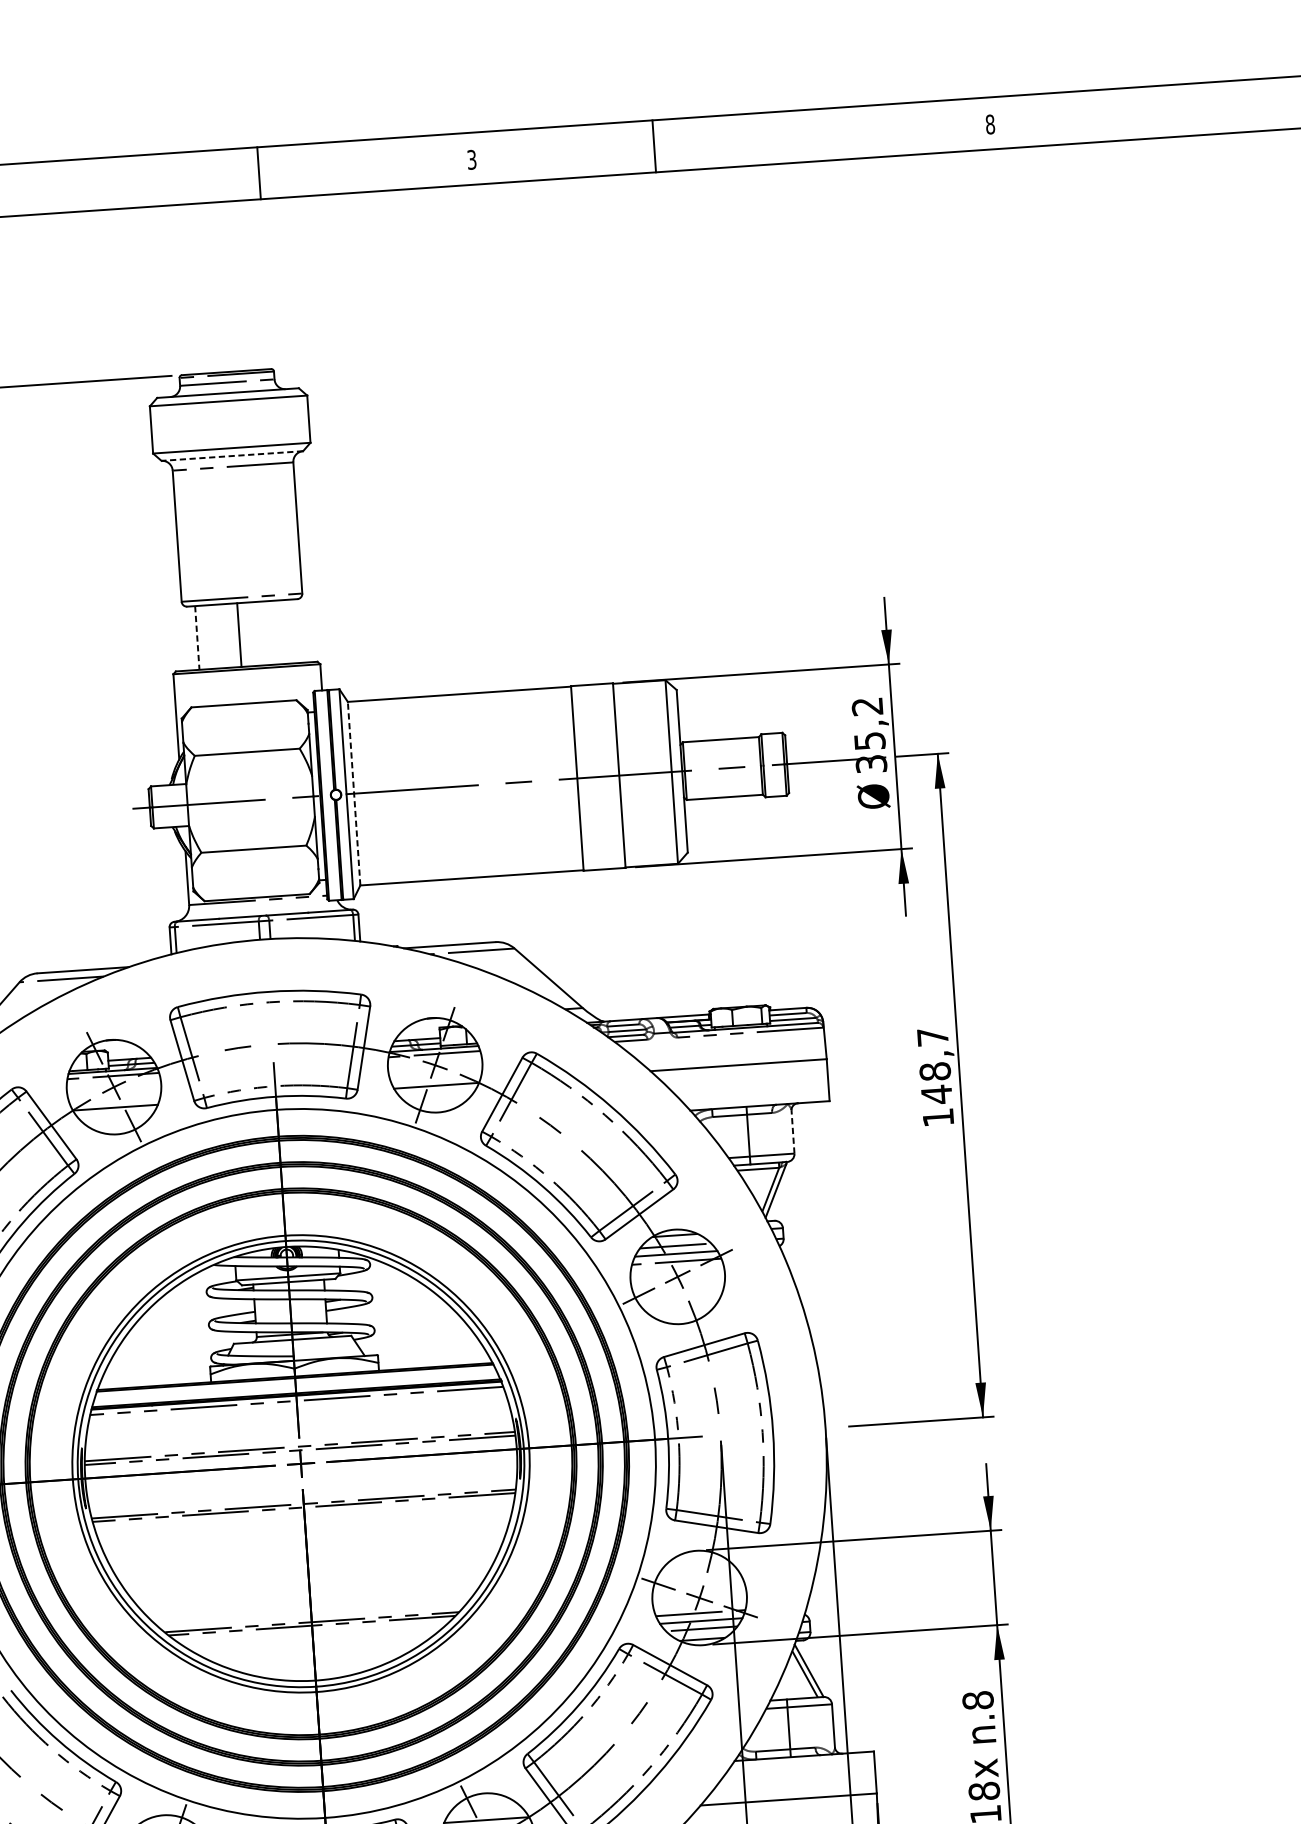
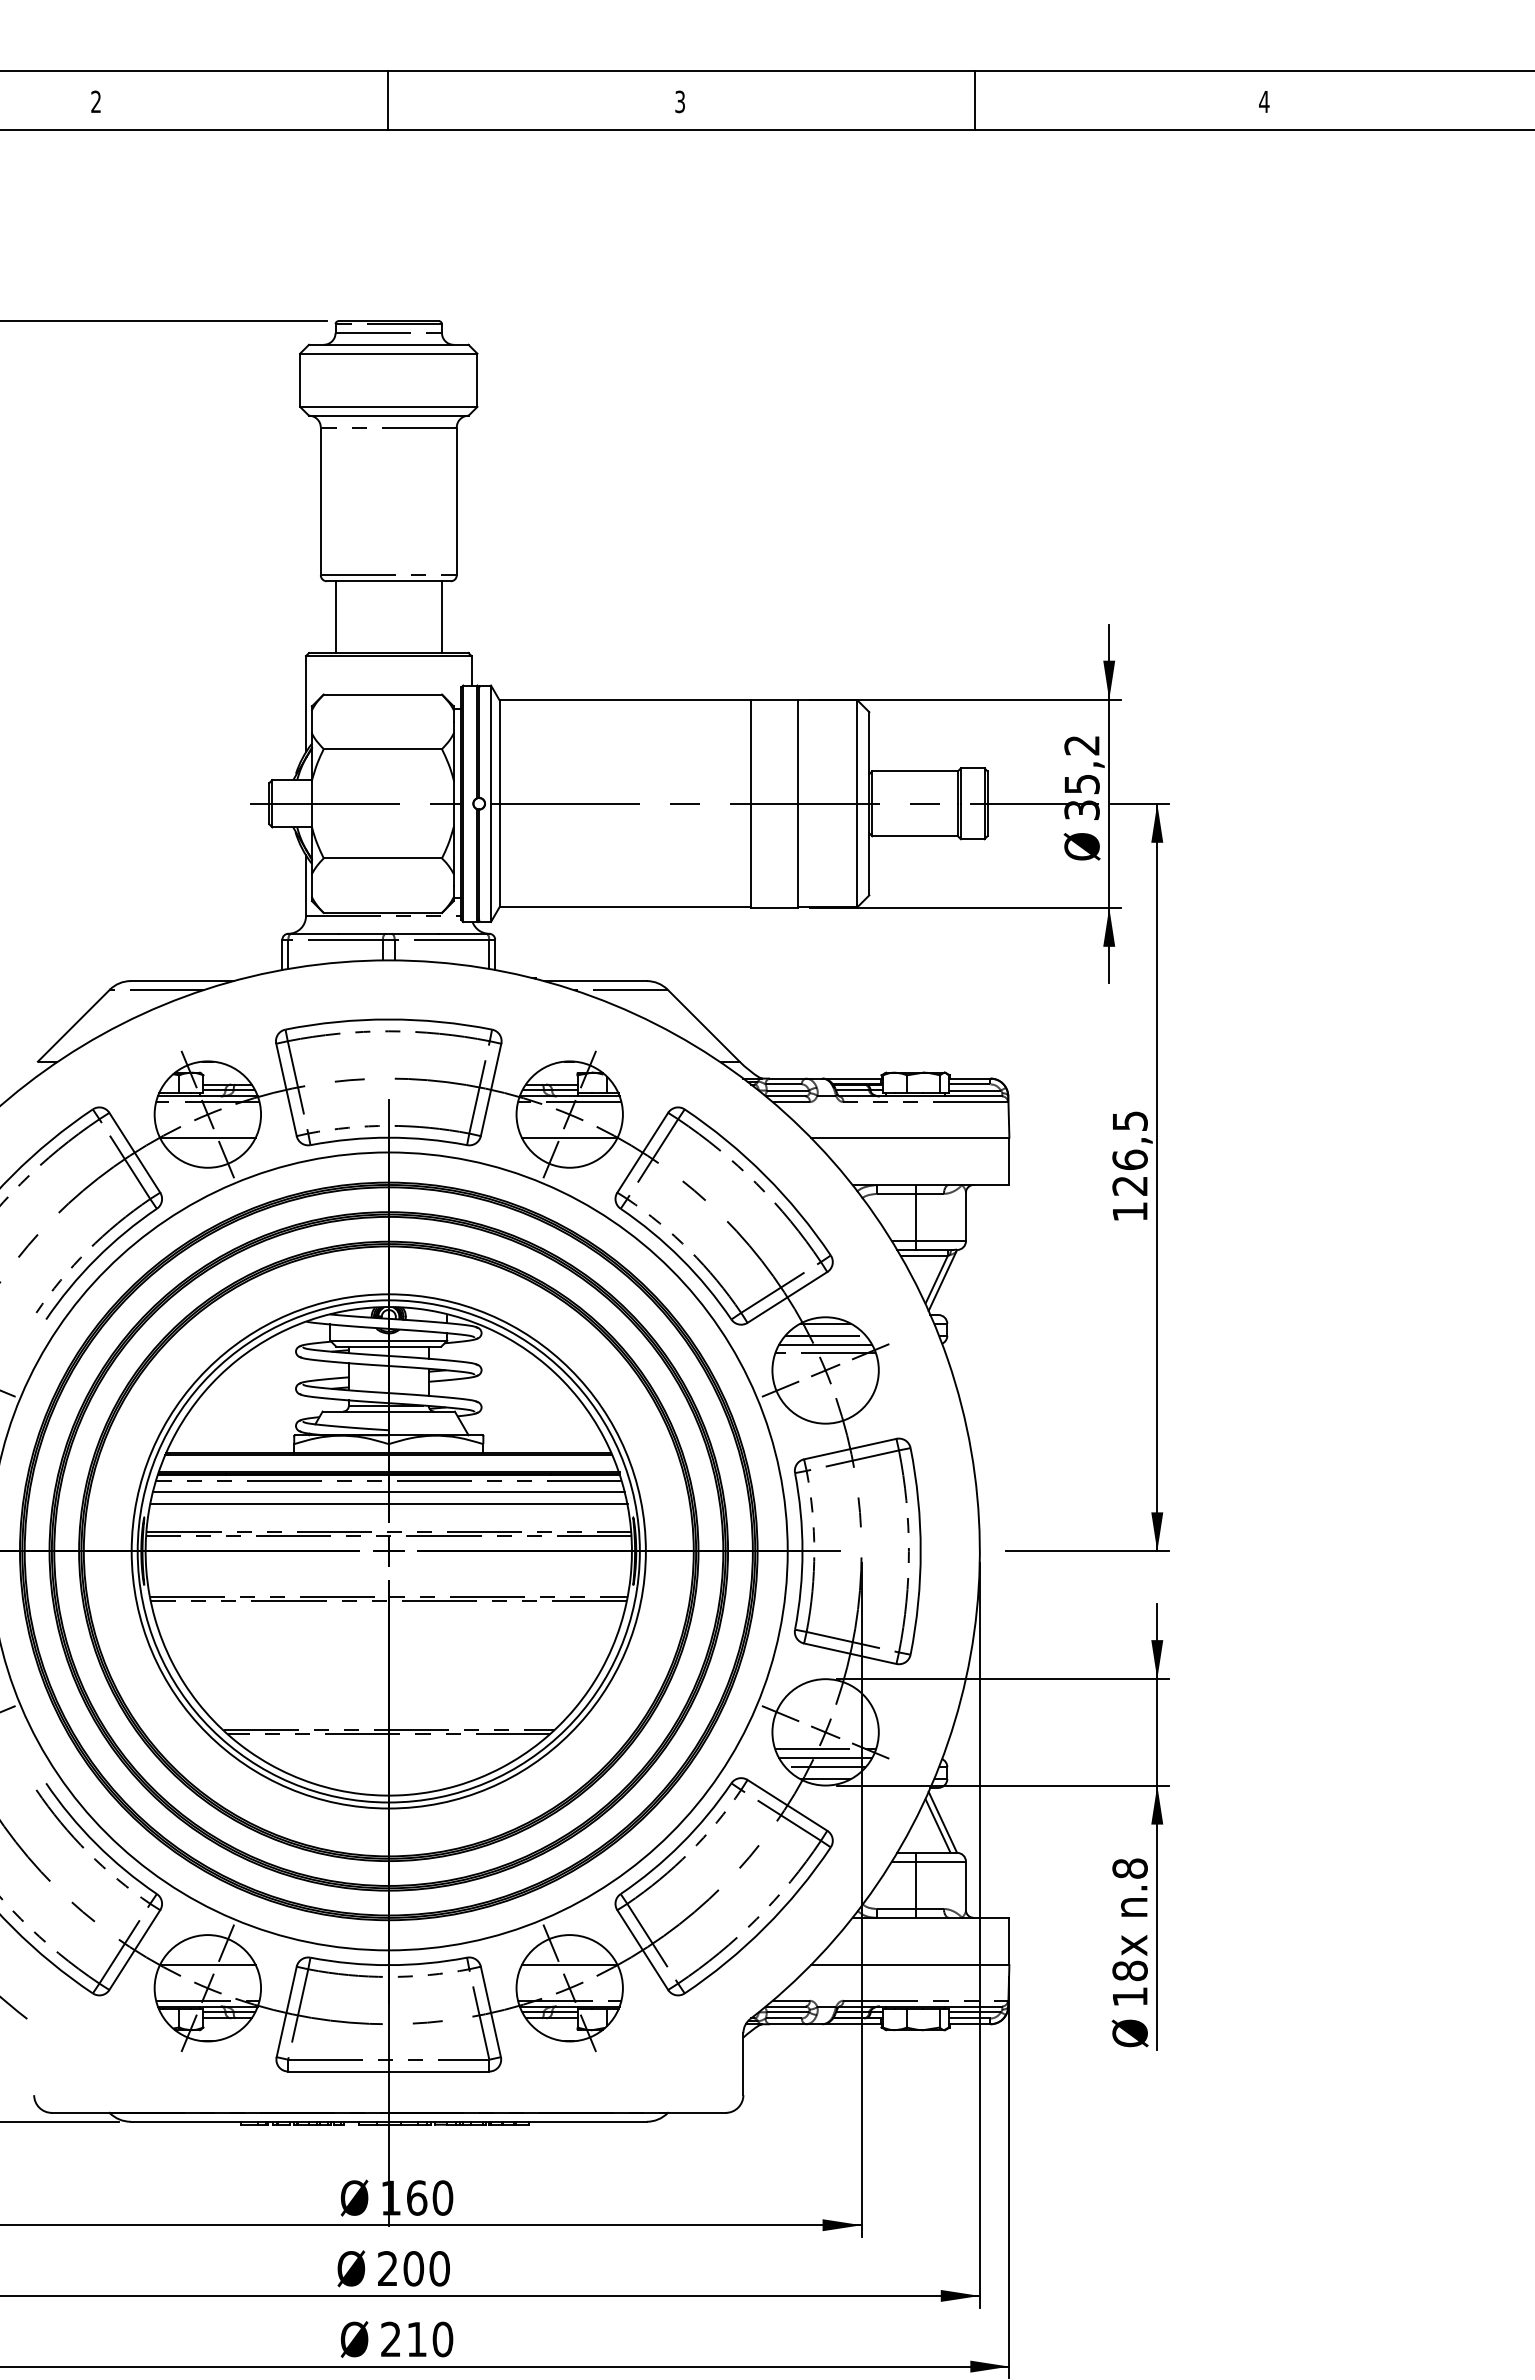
text: (990, 124) -> (1264, 101), 8 -> 4
line: (654, 146) -> (974, 100), moved
line: (259, 173) -> (388, 100), moved
line: (232, 455) -> (388, 415), dashed -> solid
line: (238, 635) -> (441, 617), moved
line: (197, 638) -> (335, 617), dashed -> solid
line: (354, 793) -> (499, 803), dashed -> solid
text: (934, 1065) -> (1129, 1153), 148,7 -> 126,5
line: (792, 1131) -> (965, 1216), dashed -> solid
line: (297, 1411) -> (388, 1492), added
line: (298, 1422) -> (389, 1504), added

